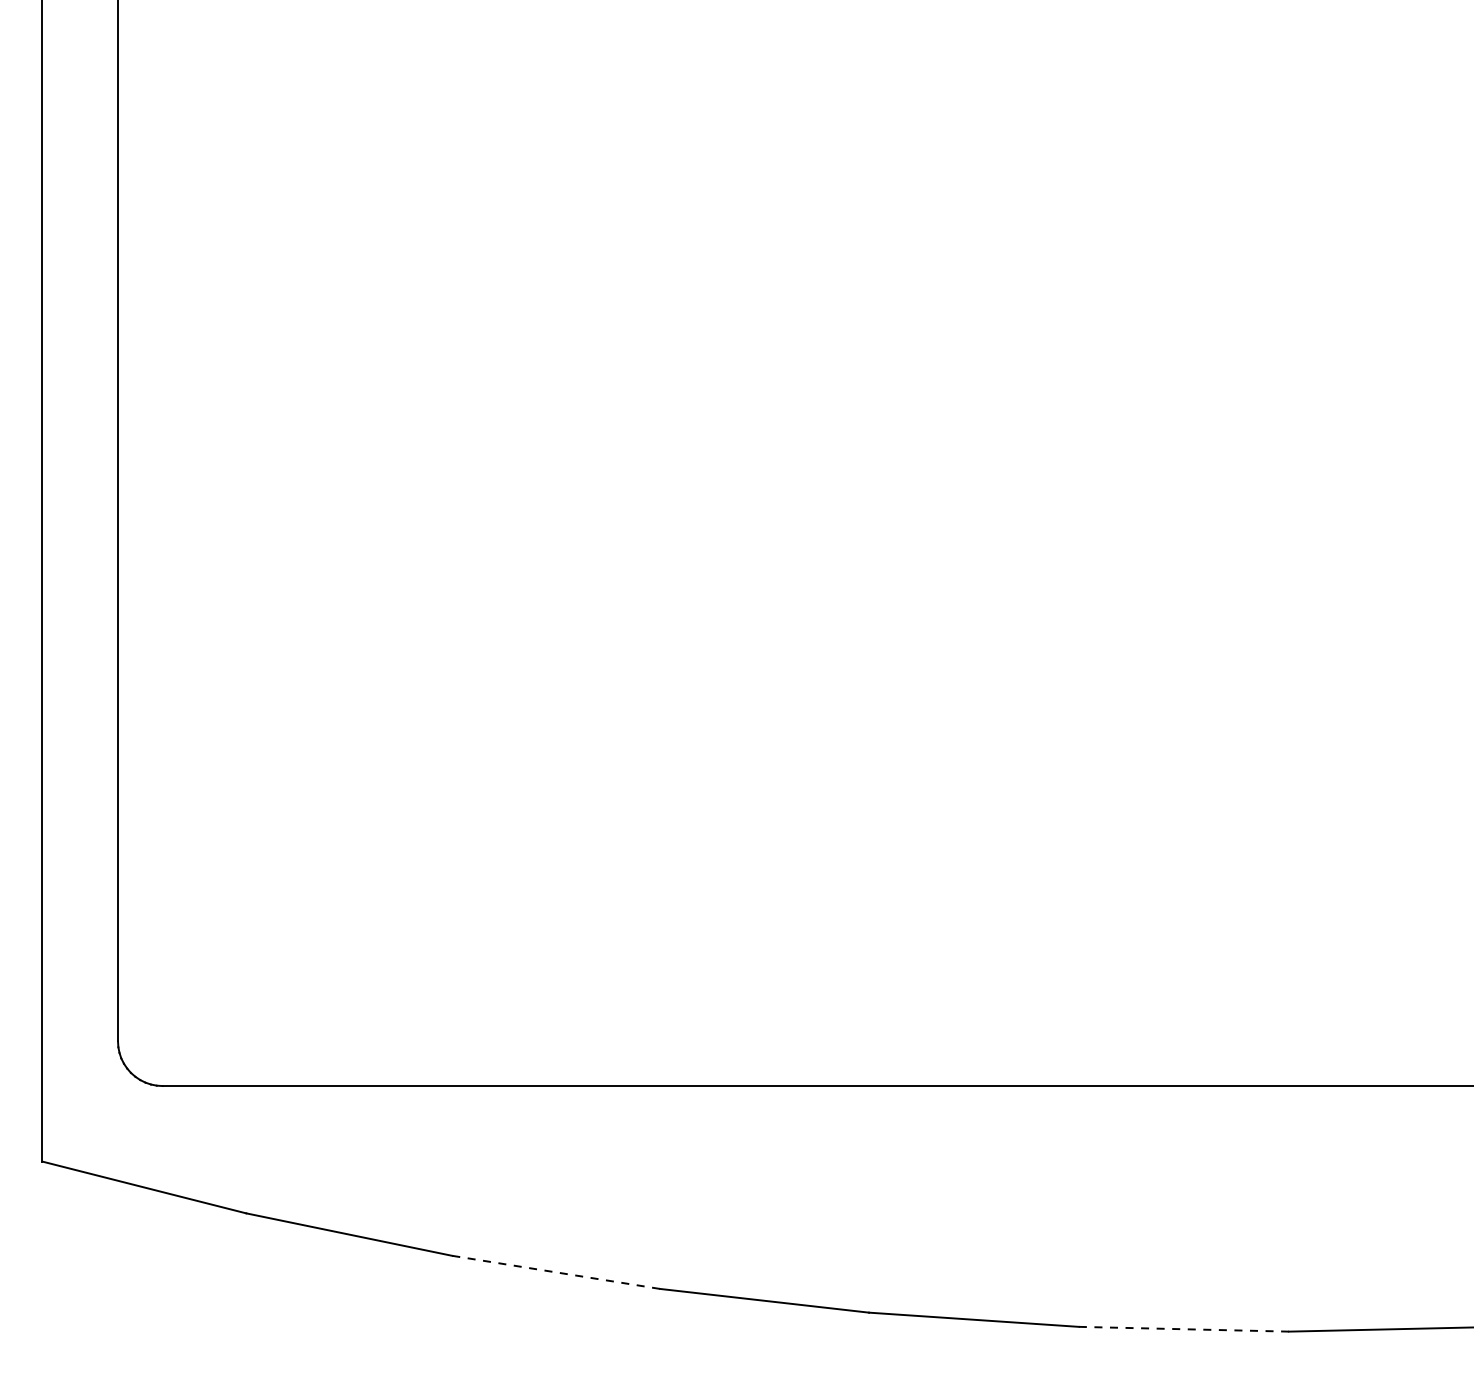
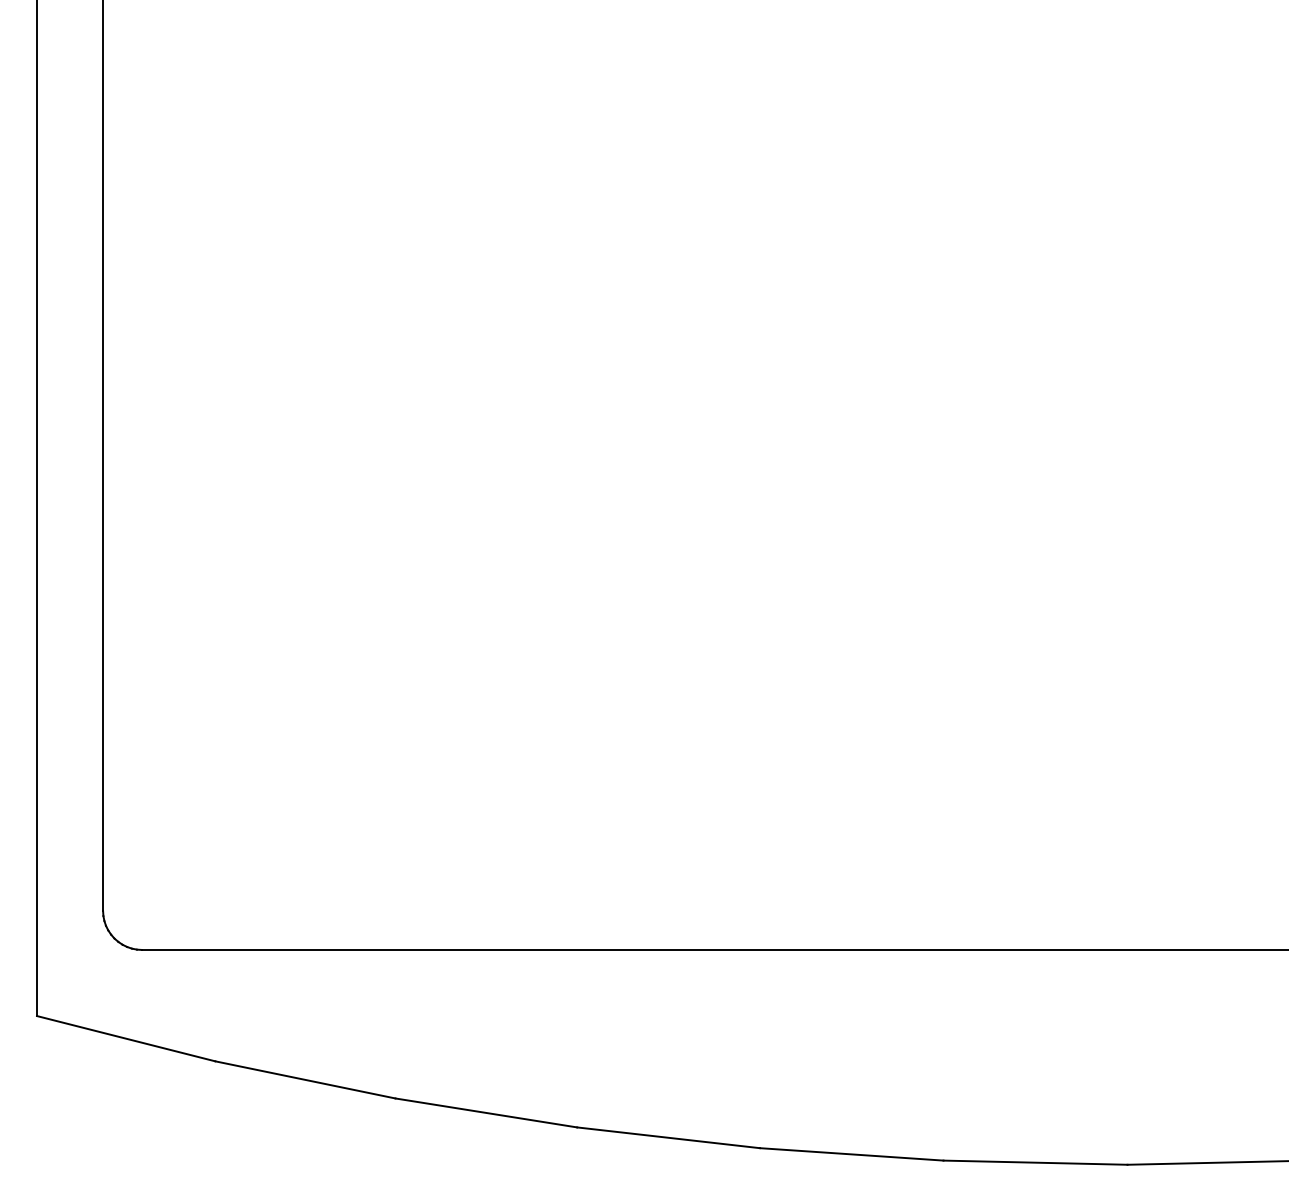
line: (556, 1271) -> (486, 1112), dashed -> solid
line: (1185, 1329) -> (1036, 1162), dashed -> solid

